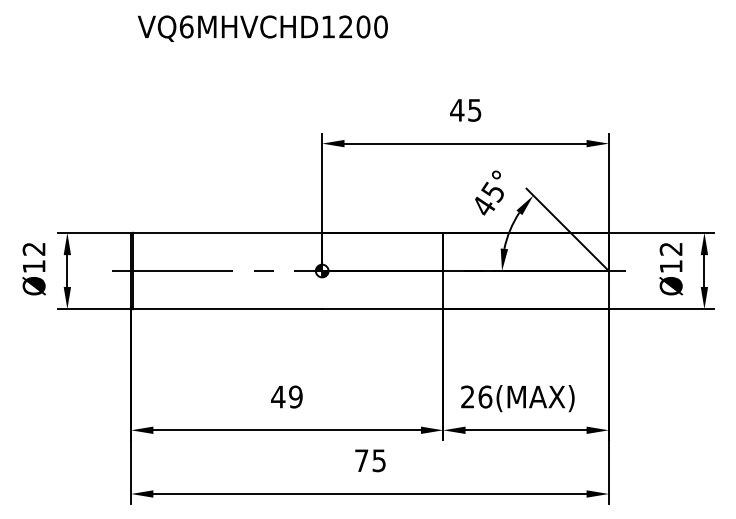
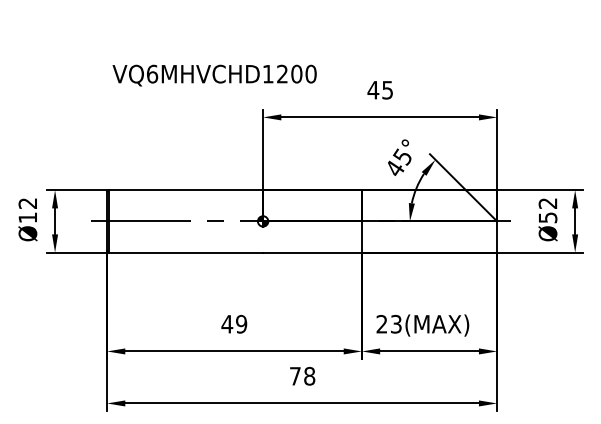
text: (262, 28) -> (214, 75), moved
text: (671, 266) -> (548, 217), Ø12 -> Ø52
text: (485, 396) -> (396, 323), 26(MAX) -> 23(MAX)
text: (379, 459) -> (309, 375), 75 -> 78

